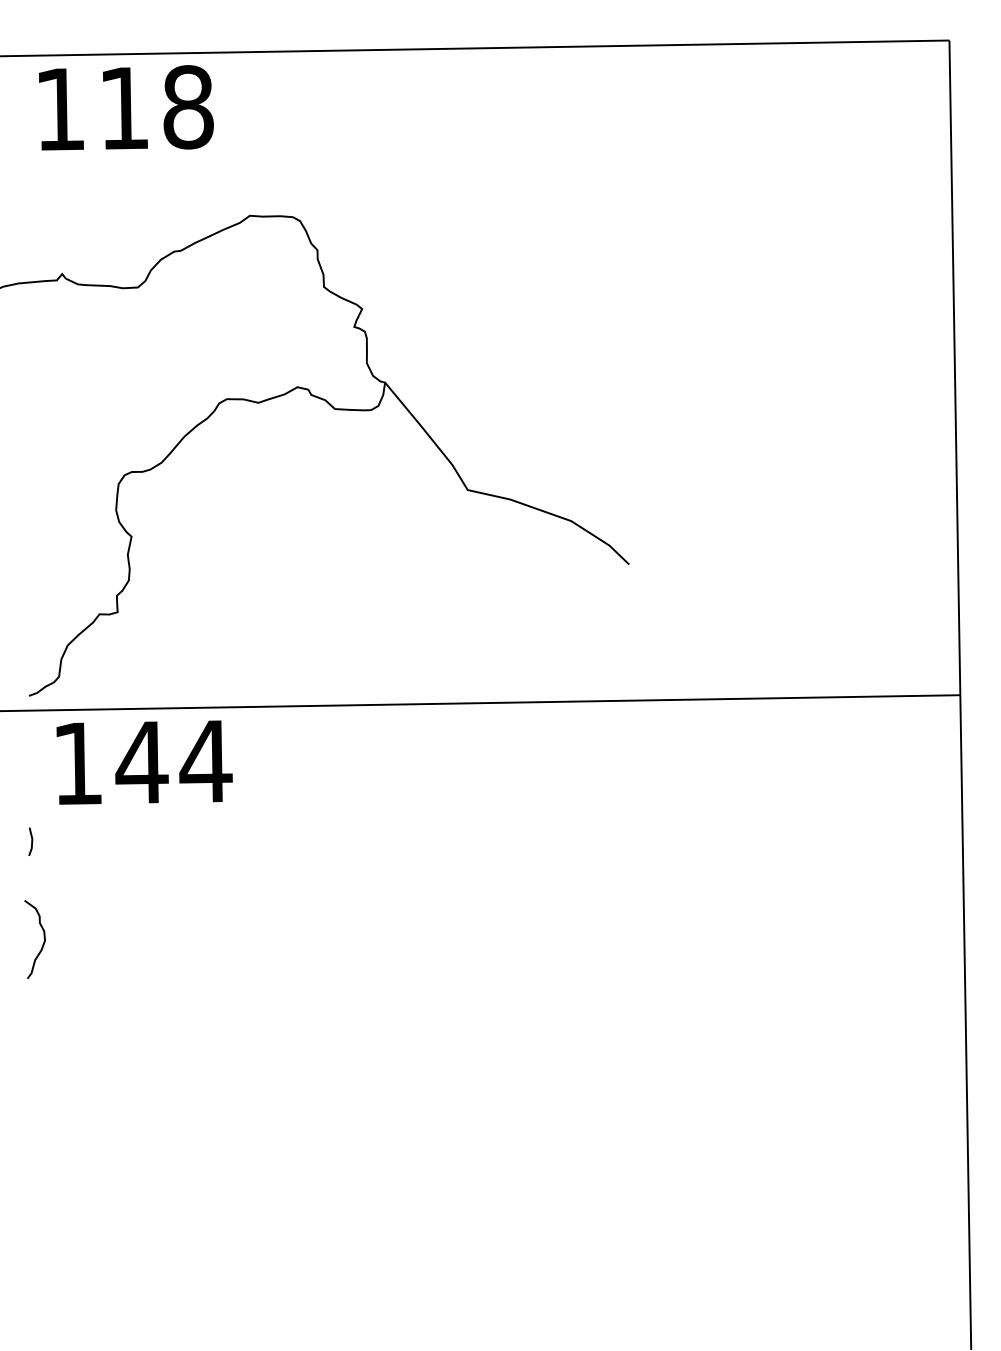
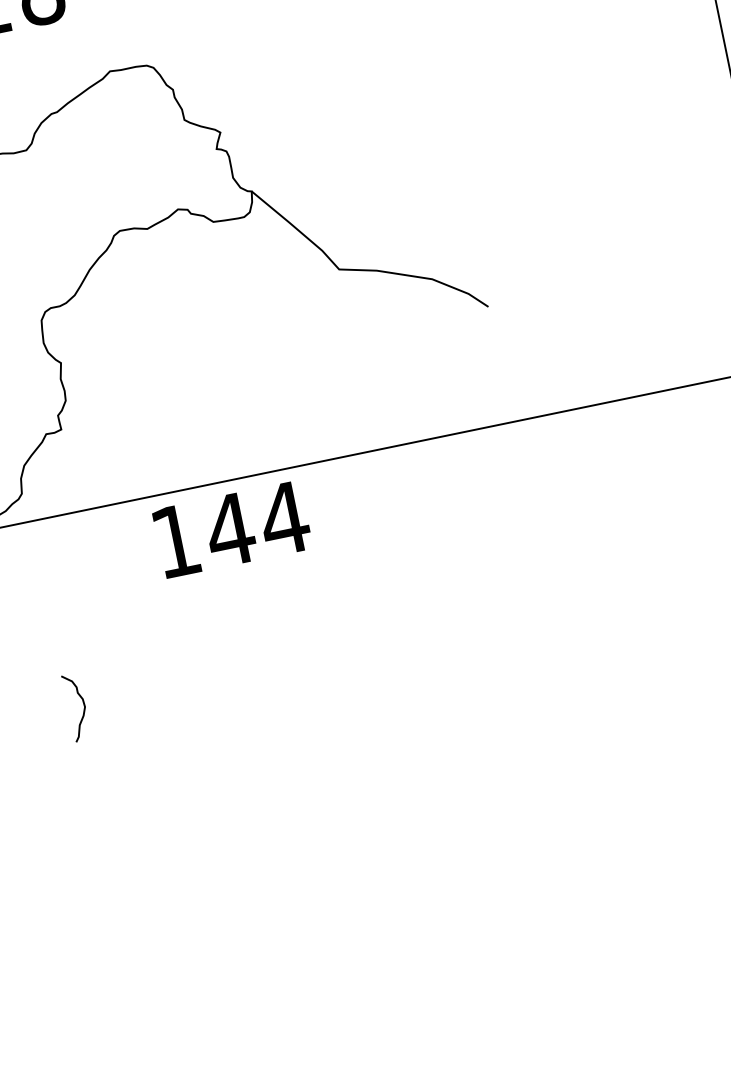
text: (144, 762) -> (232, 529), moved
line: (31, 841) -> (24, 638), removed
curve: (43, 937) -> (83, 704), moved

